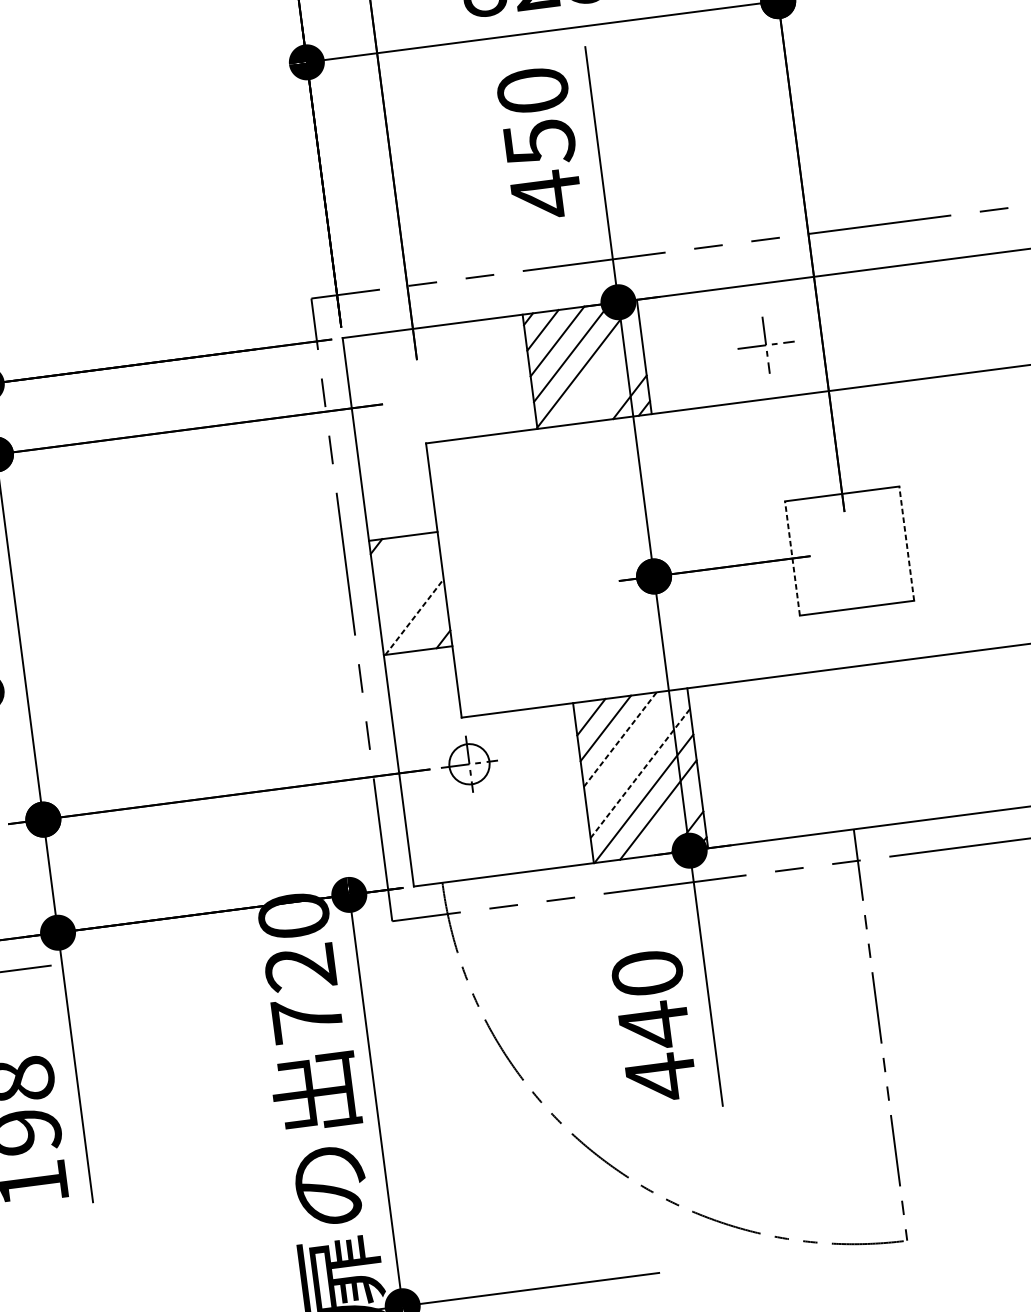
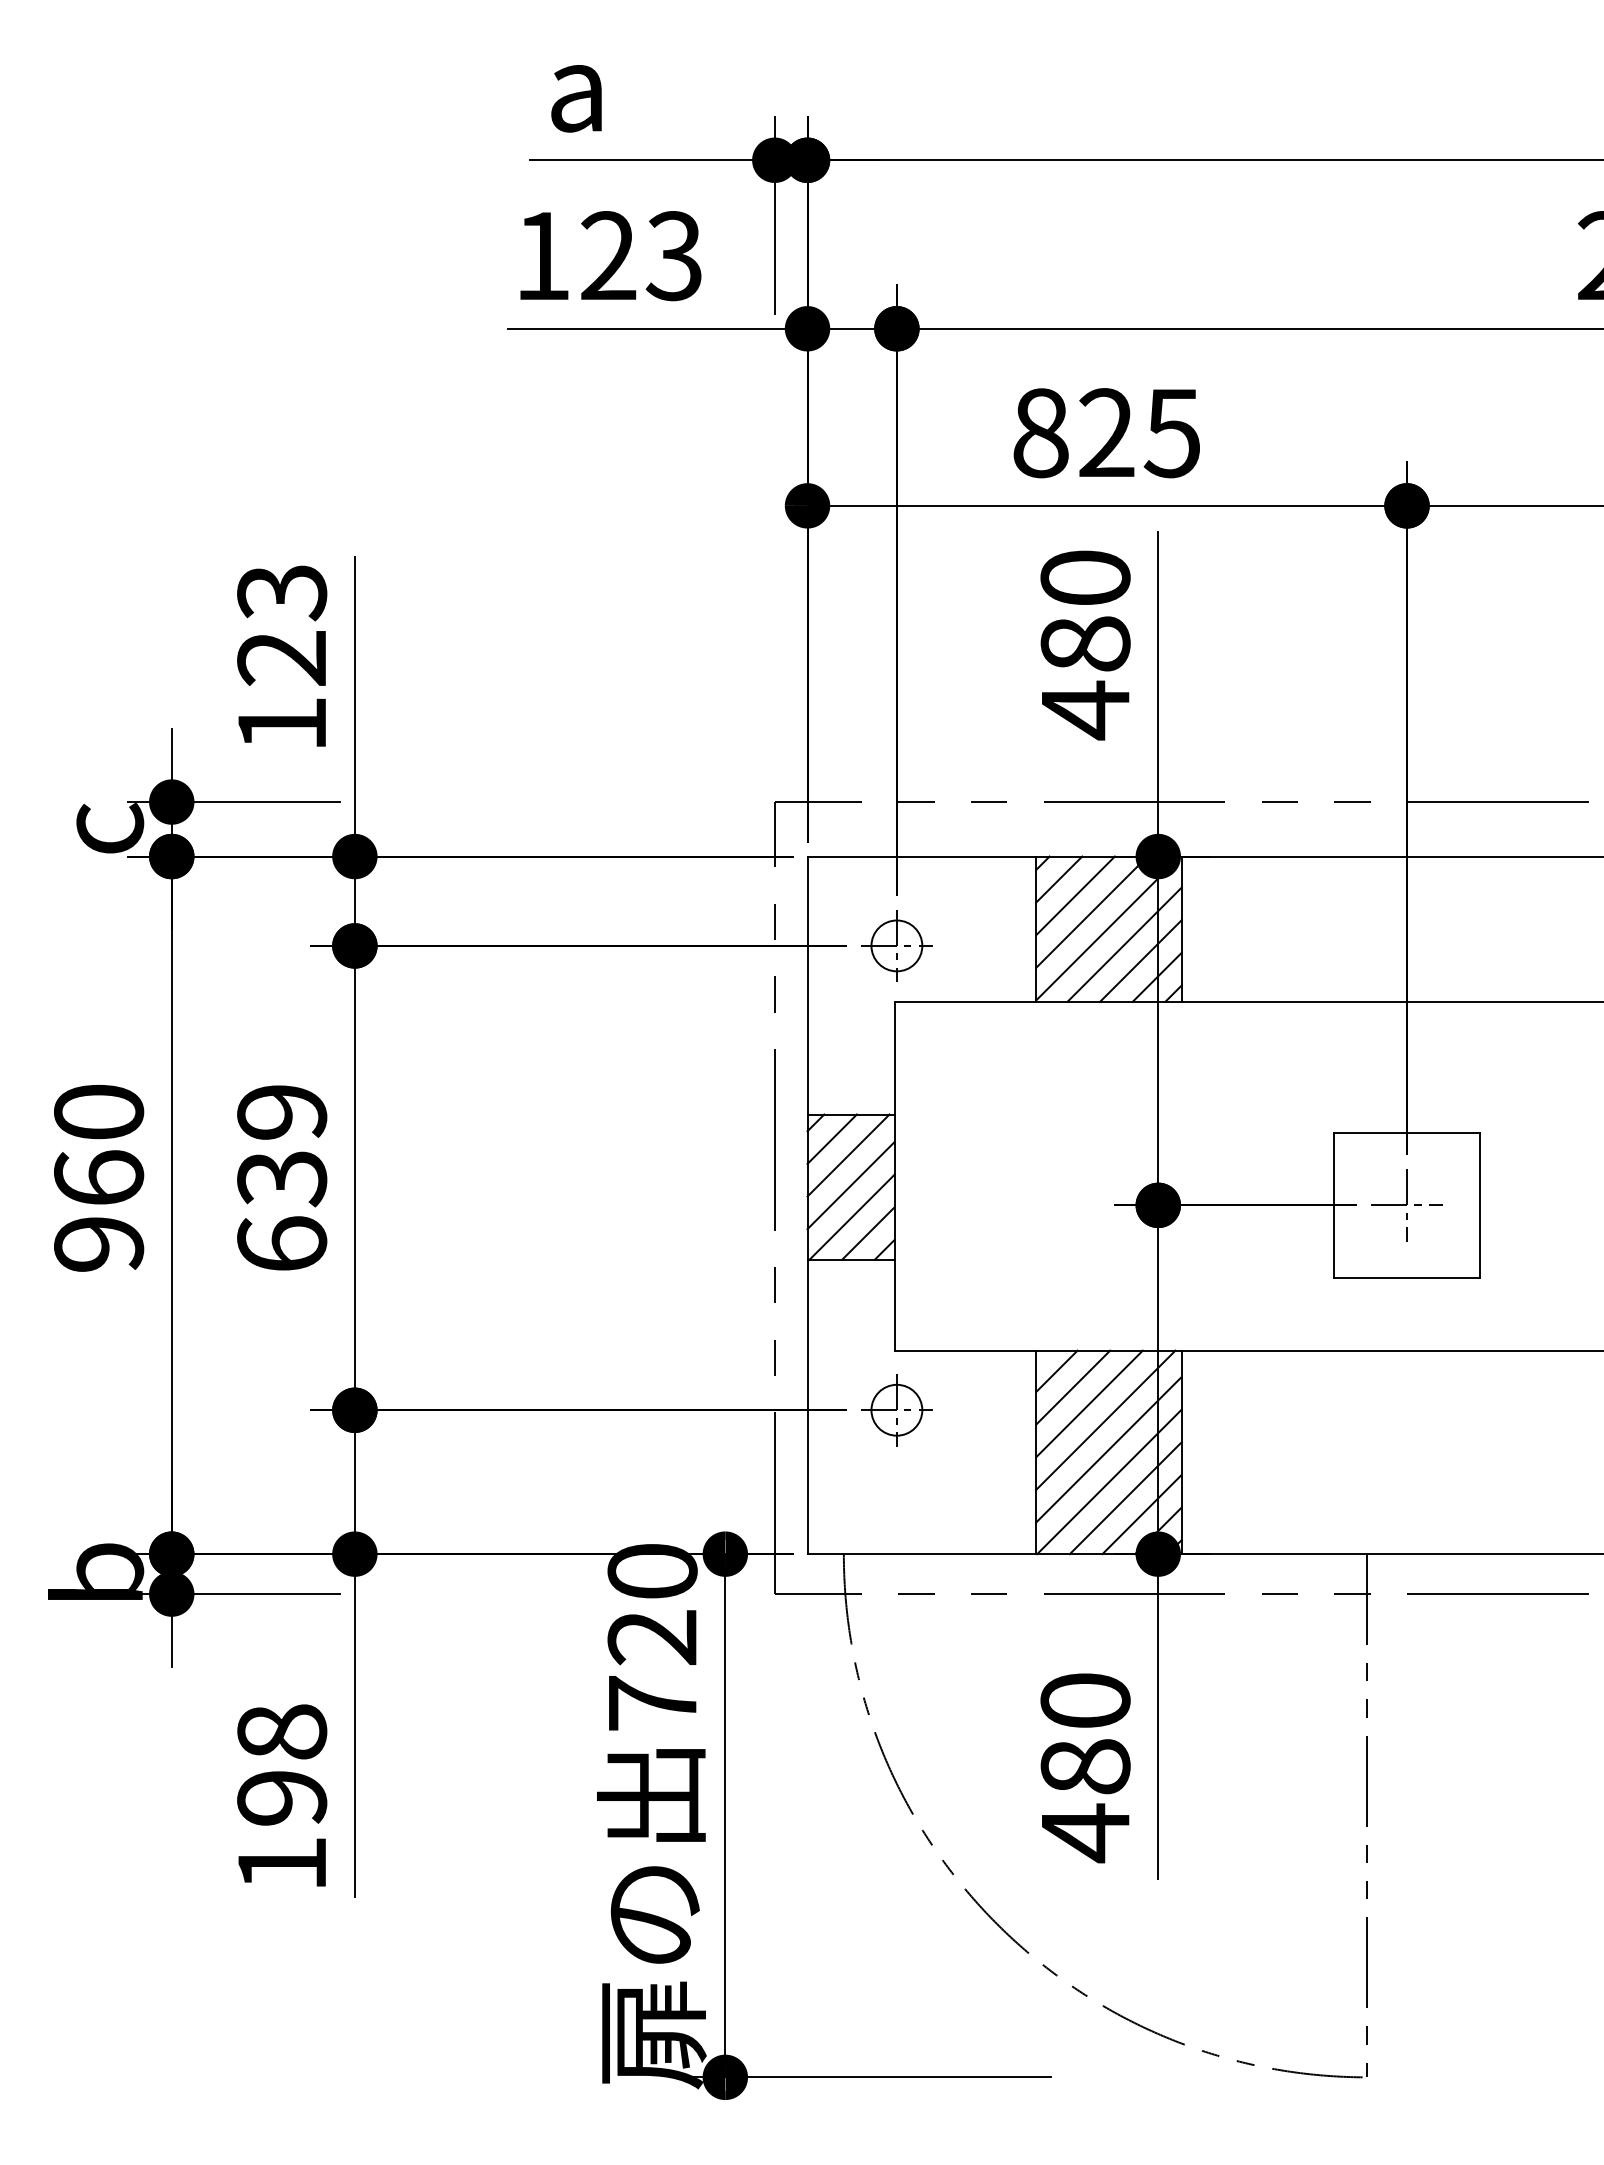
text: (539, 142) -> (1085, 644), 450 -> 480
part: (765, 345) -> (1406, 1205), moved
line: (600, 374) -> (1124, 944), added
line: (615, 385) -> (1140, 960), added
part: (421, 398) -> (896, 945), added
line: (906, 543) -> (1479, 1205), dashed -> solid
line: (390, 557) -> (831, 1138), added
line: (792, 558) -> (1334, 1205), dashed -> solid
line: (405, 568) -> (848, 1155), added
line: (410, 592) -> (850, 1185), added
line: (414, 616) -> (852, 1216), dashed -> solid
line: (429, 628) -> (868, 1233), added
line: (620, 739) -> (1089, 1403), dashed -> solid
line: (634, 750) -> (1105, 1419), added
line: (640, 773) -> (1109, 1449), dashed -> solid
line: (672, 821) -> (1141, 1514), added
text: (654, 1025) -> (1085, 1767), 440 -> 480

